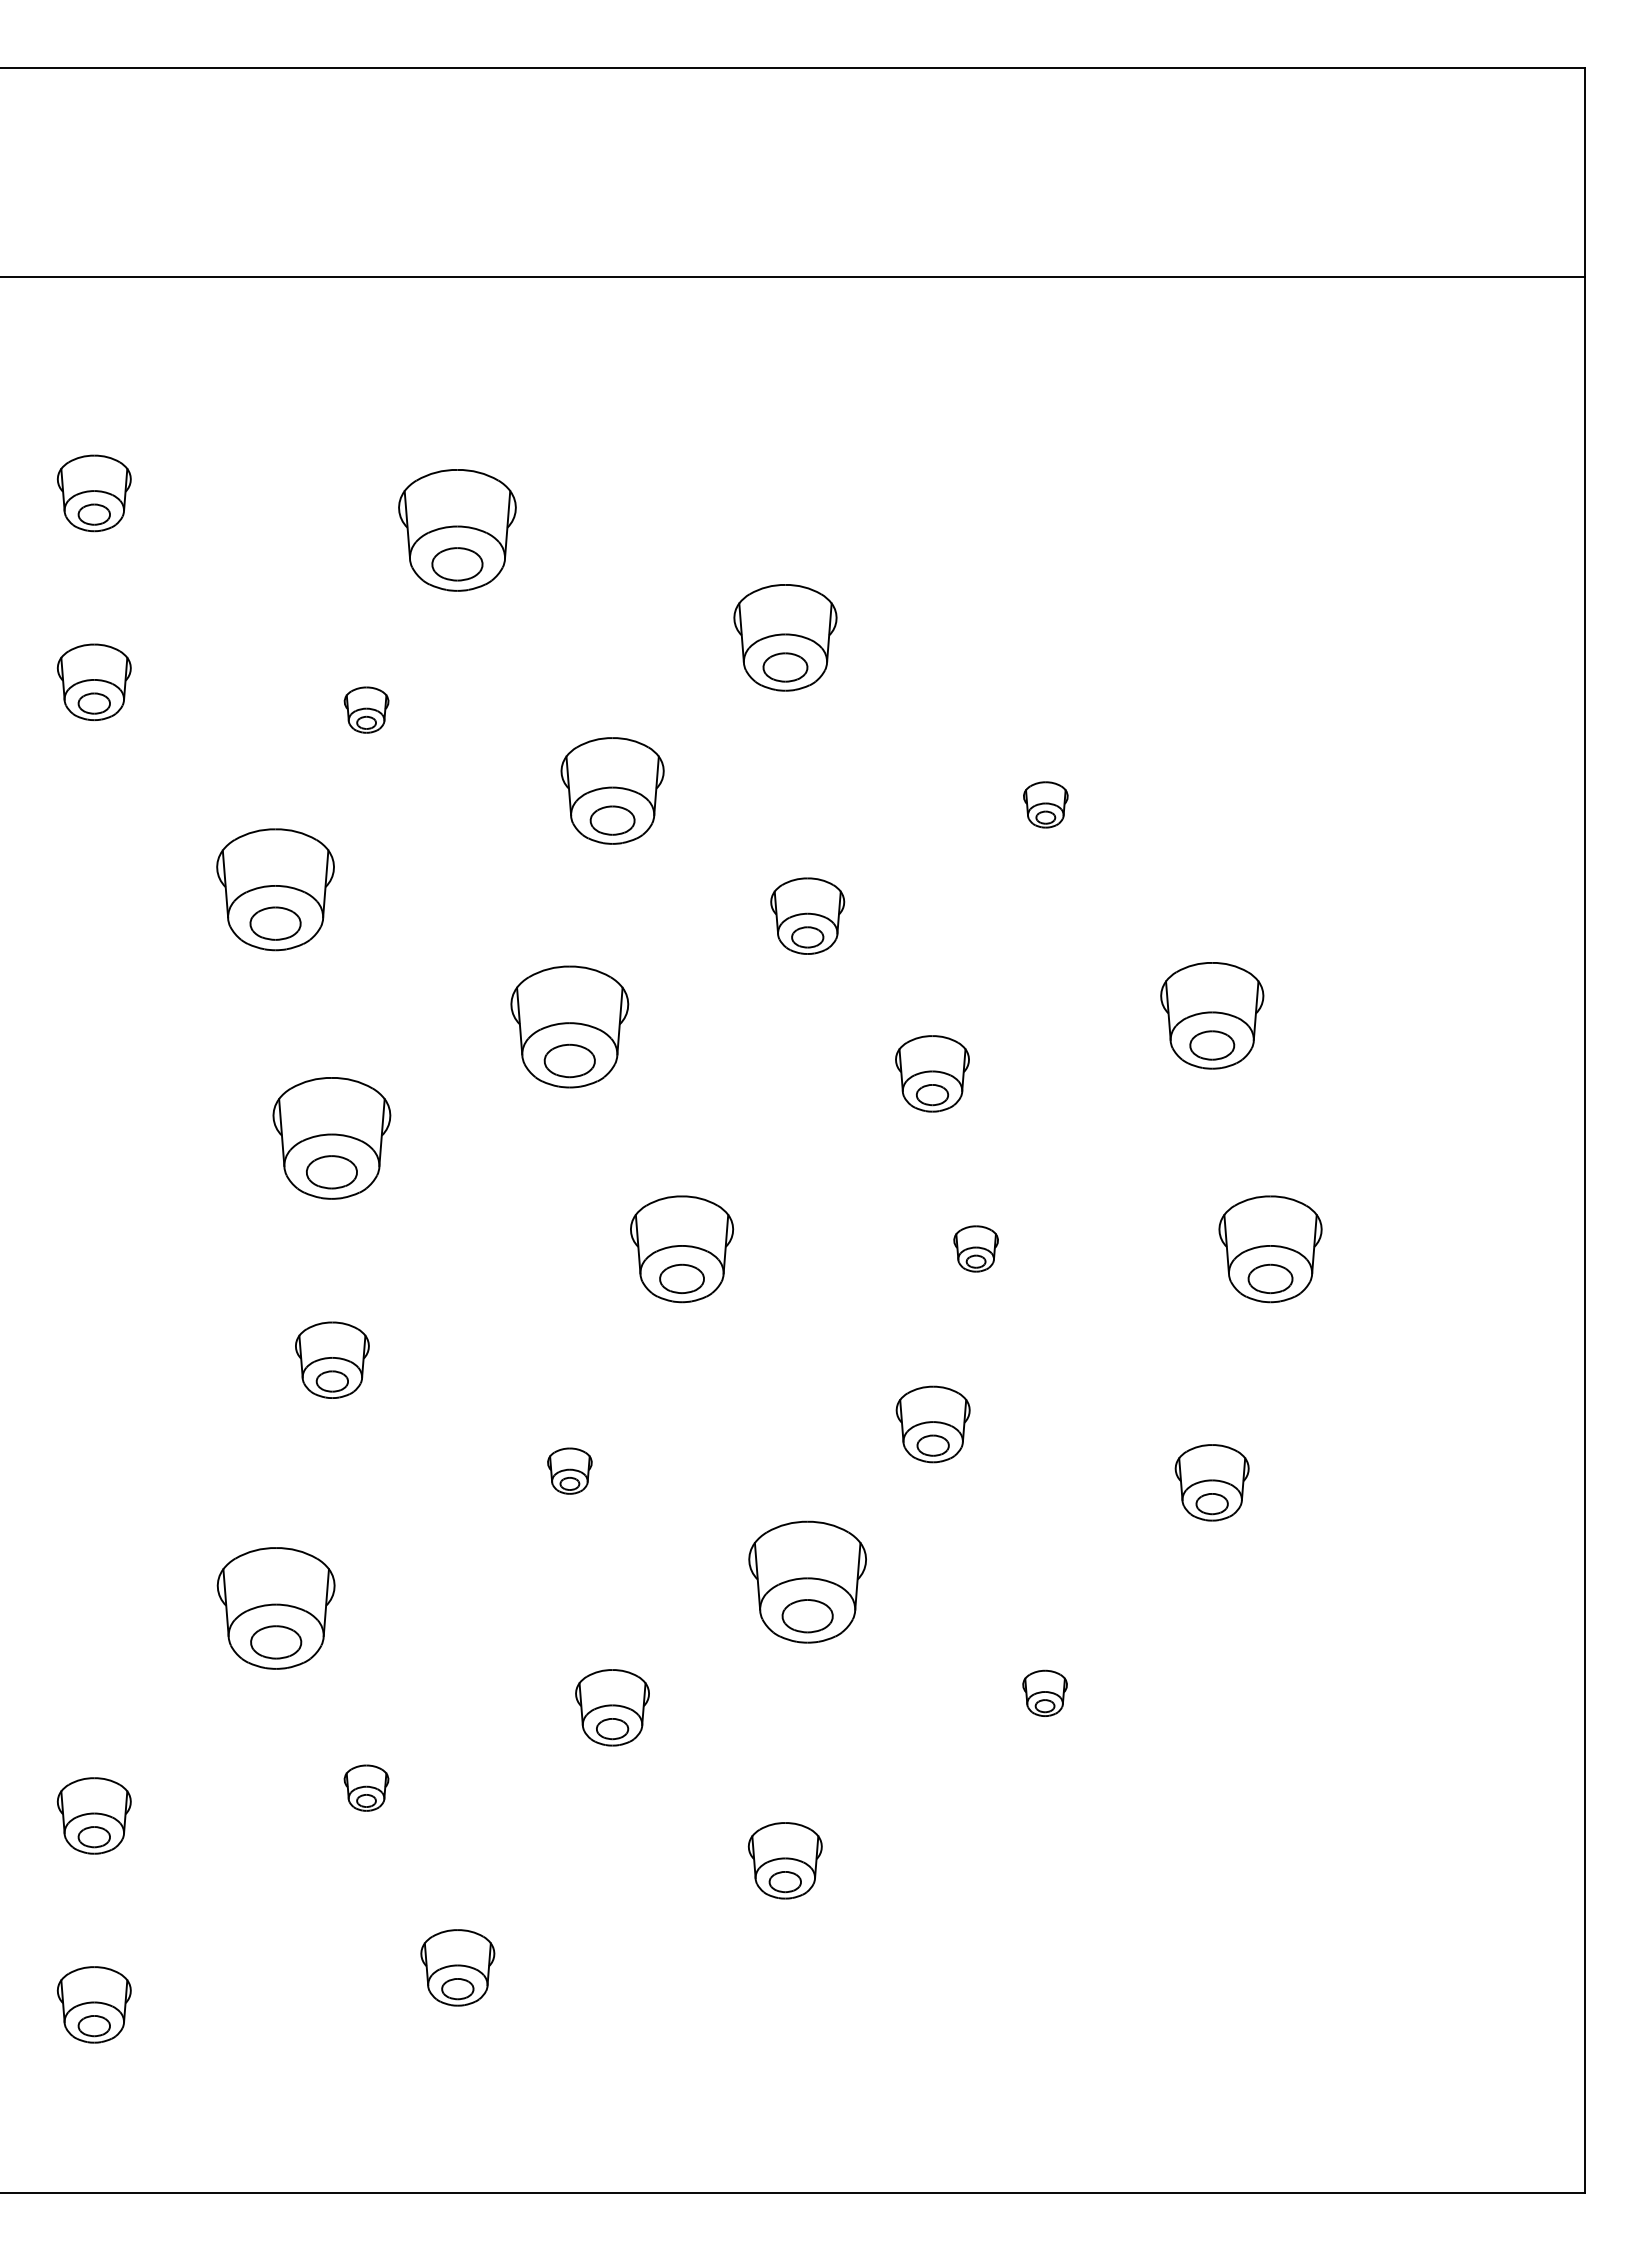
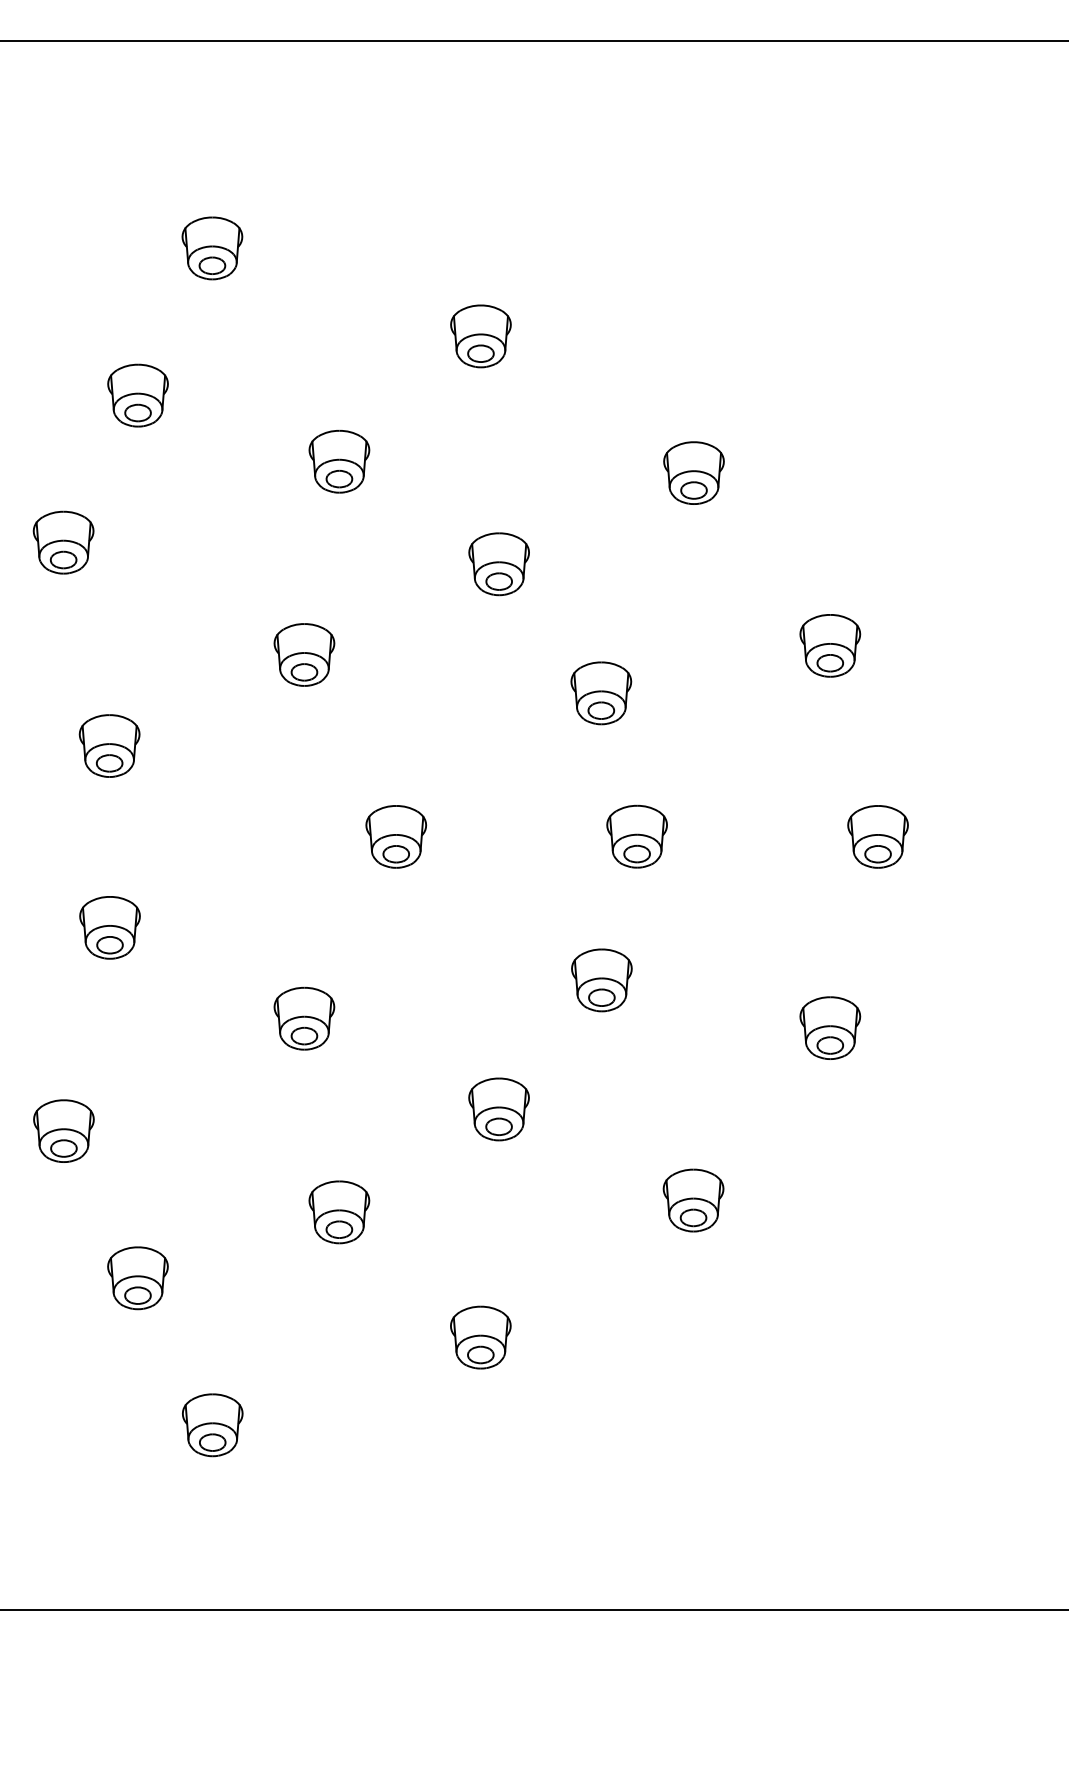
part: (457, 530) -> (212, 248), size x0.62
part: (785, 637) -> (480, 336), size x0.71
part: (366, 709) -> (137, 395), size x1.67
part: (612, 790) -> (339, 461), size x0.71
part: (1045, 804) -> (693, 472), size x1.67
part: (275, 889) -> (63, 542), size x0.62
part: (1211, 1015) -> (829, 645), size x0.71
part: (569, 1026) -> (304, 654), size x0.62
part: (331, 1137) -> (109, 745), size x0.62
part: (681, 1248) -> (395, 836), size x0.71
part: (975, 1248) -> (636, 836), size x1.67
part: (1270, 1248) -> (878, 836), size x0.71
part: (569, 1470) -> (304, 1018), size x1.67
part: (807, 1581) -> (498, 1108), size x0.62
part: (275, 1608) -> (63, 1131), size x0.62
part: (1044, 1693) -> (693, 1200), size x1.67
part: (366, 1787) -> (137, 1277), size x1.67

